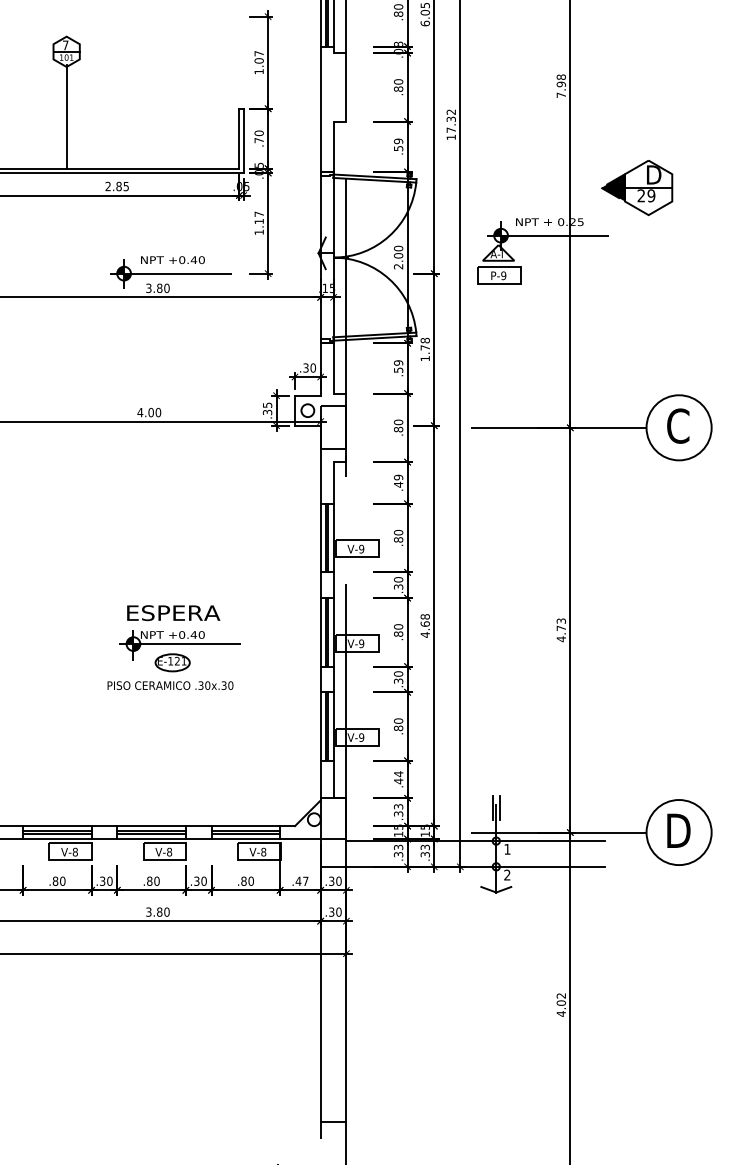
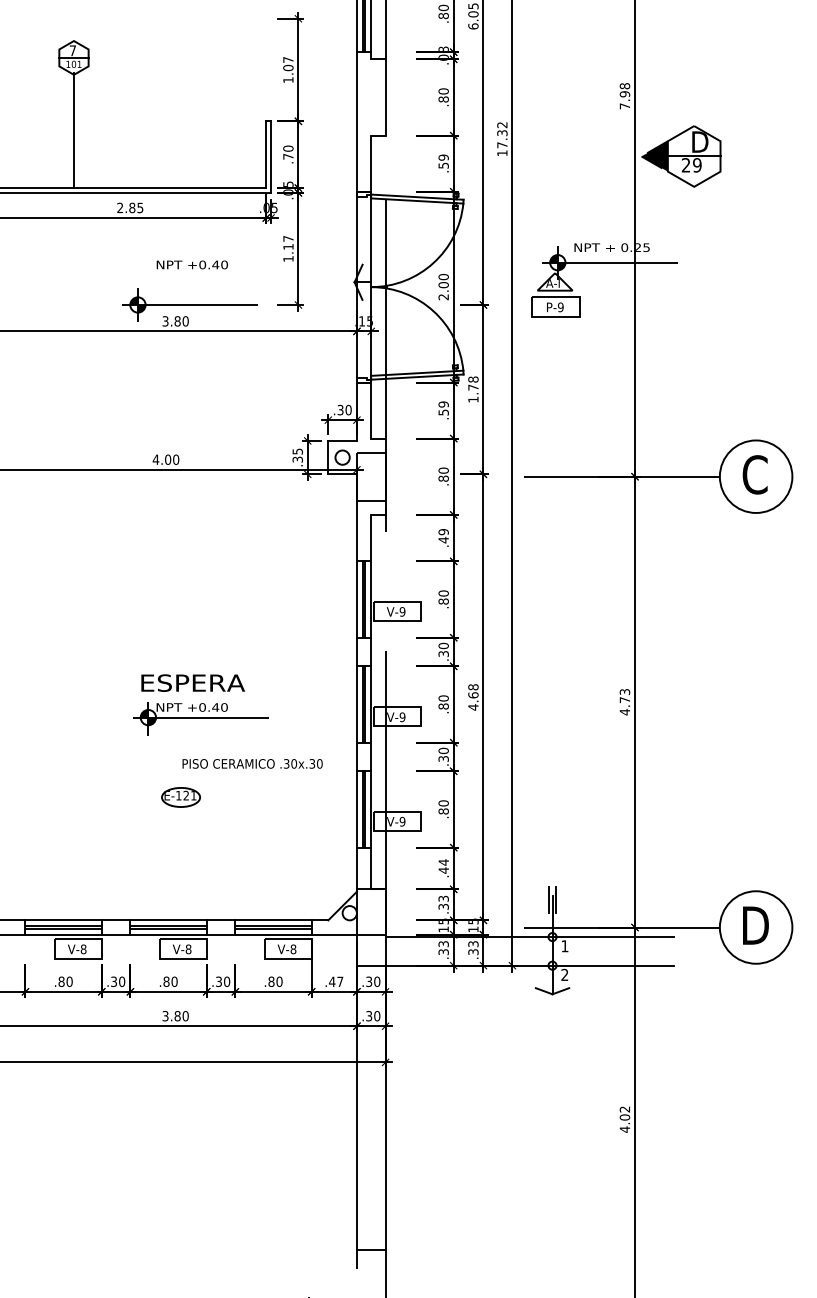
part: (637, 187) -> (681, 156), moved
text: (172, 259) -> (191, 264), moved
part: (172, 662) -> (180, 797), moved
text: (170, 685) -> (252, 763), moved

